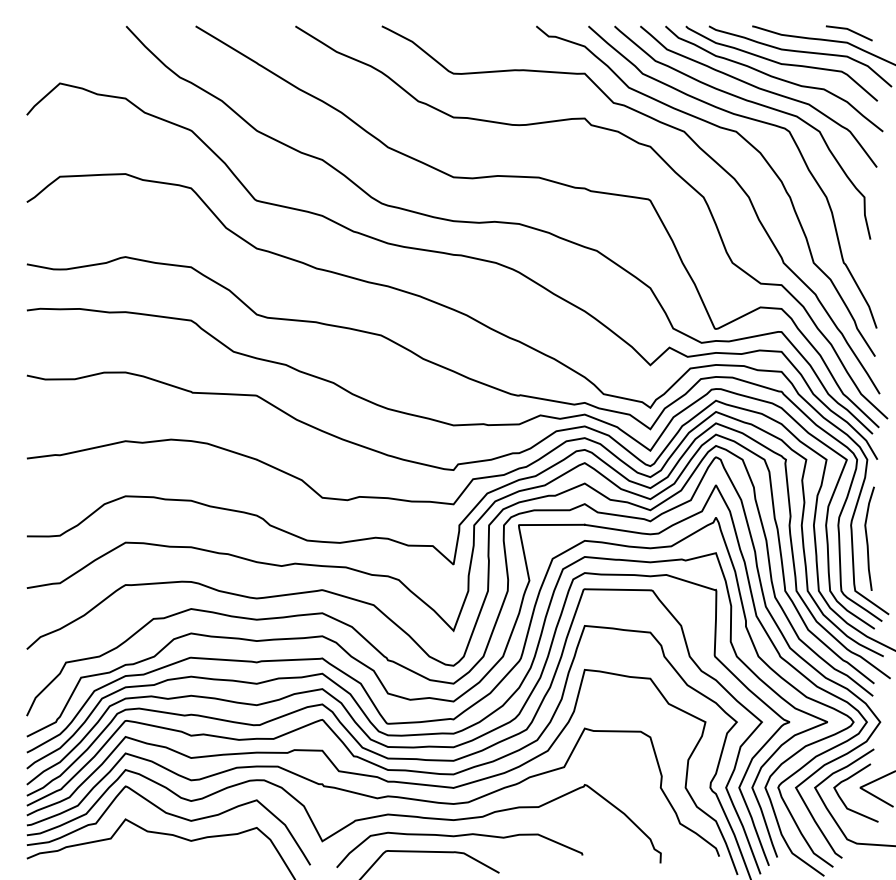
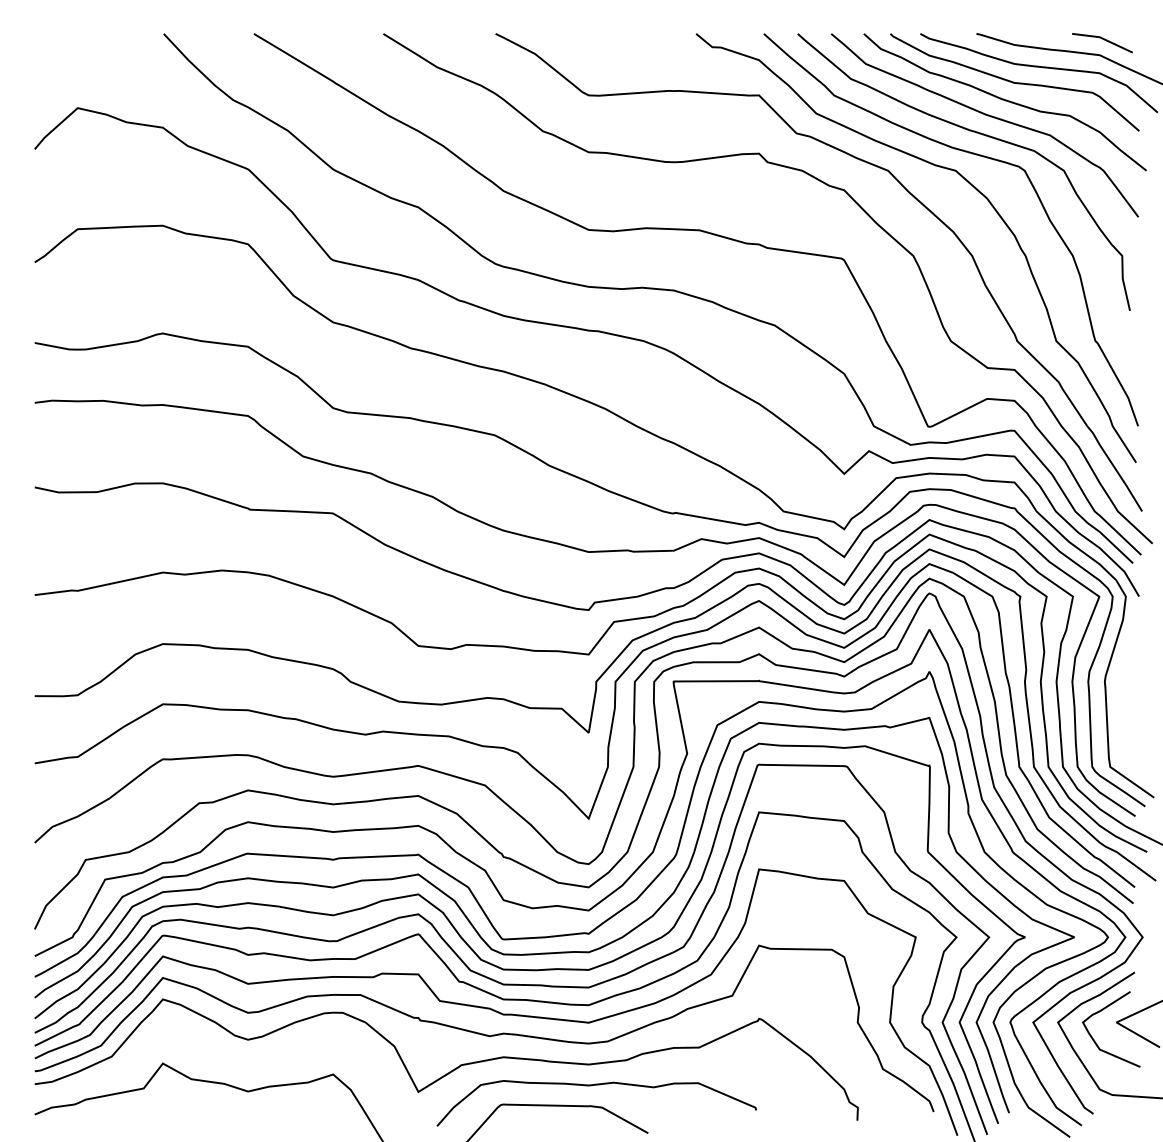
curve: (867, 538) -> (1126, 698), removed
curve: (170, 815) -> (221, 1058), removed

